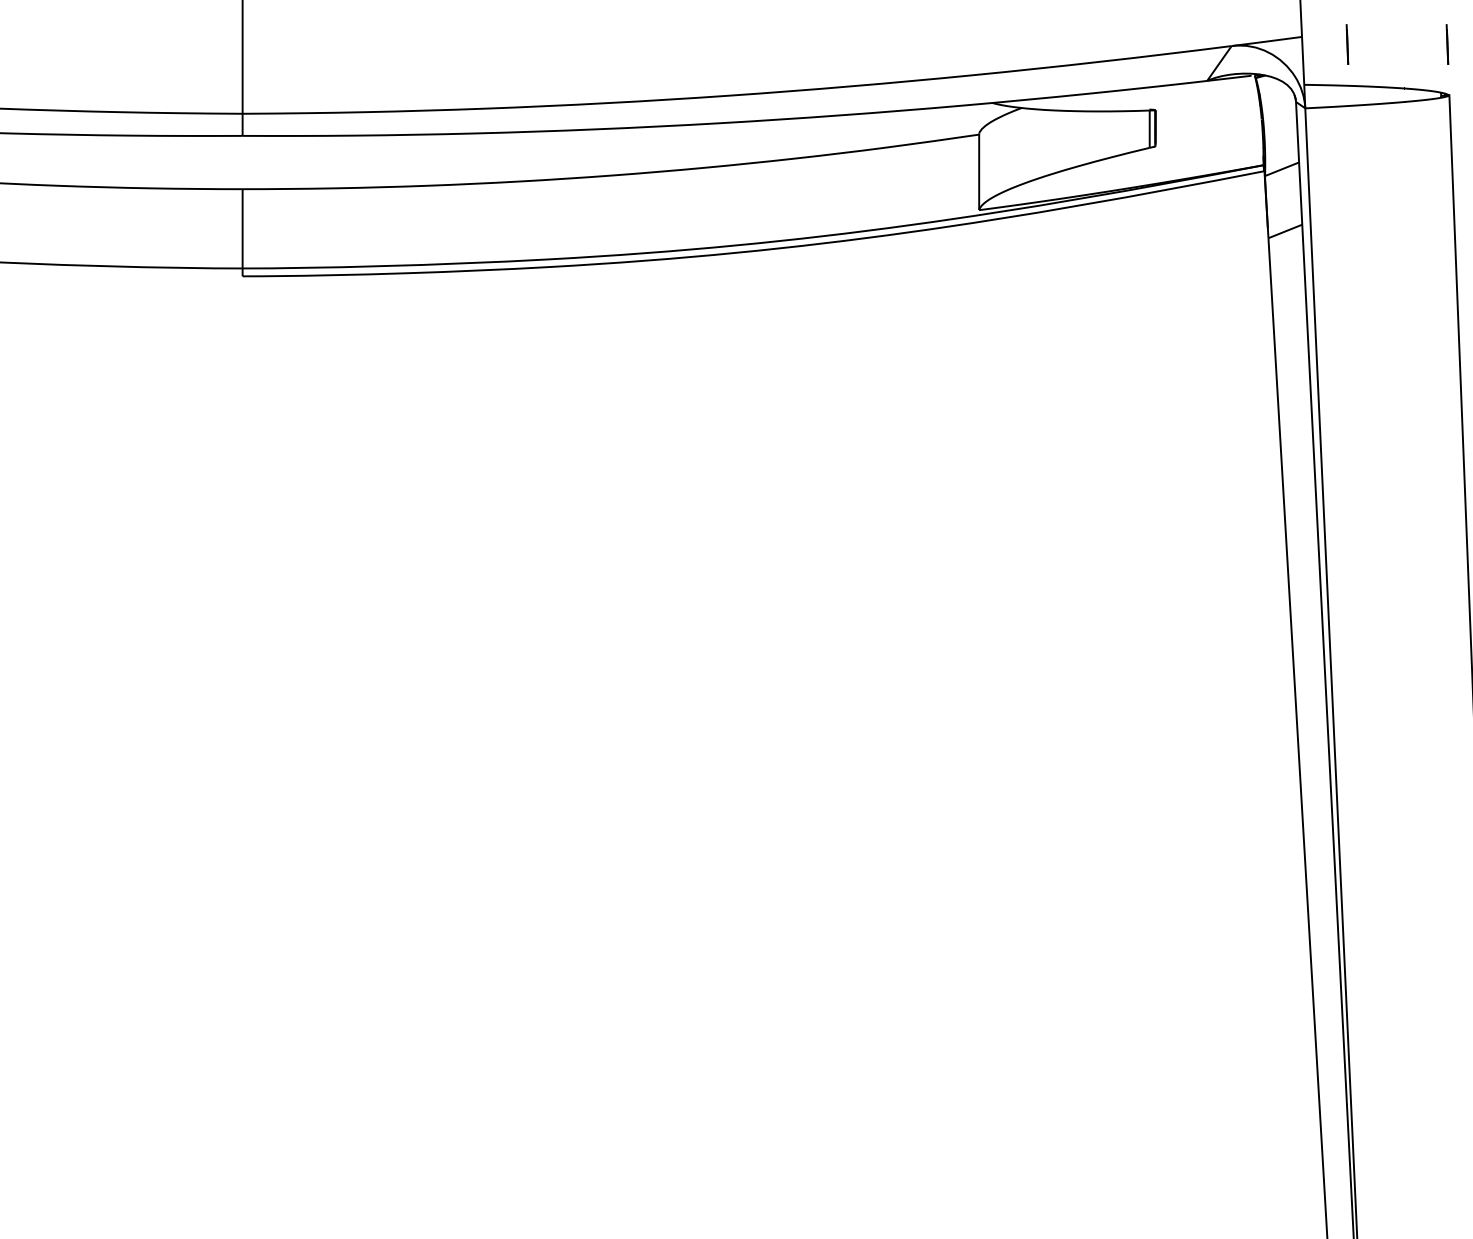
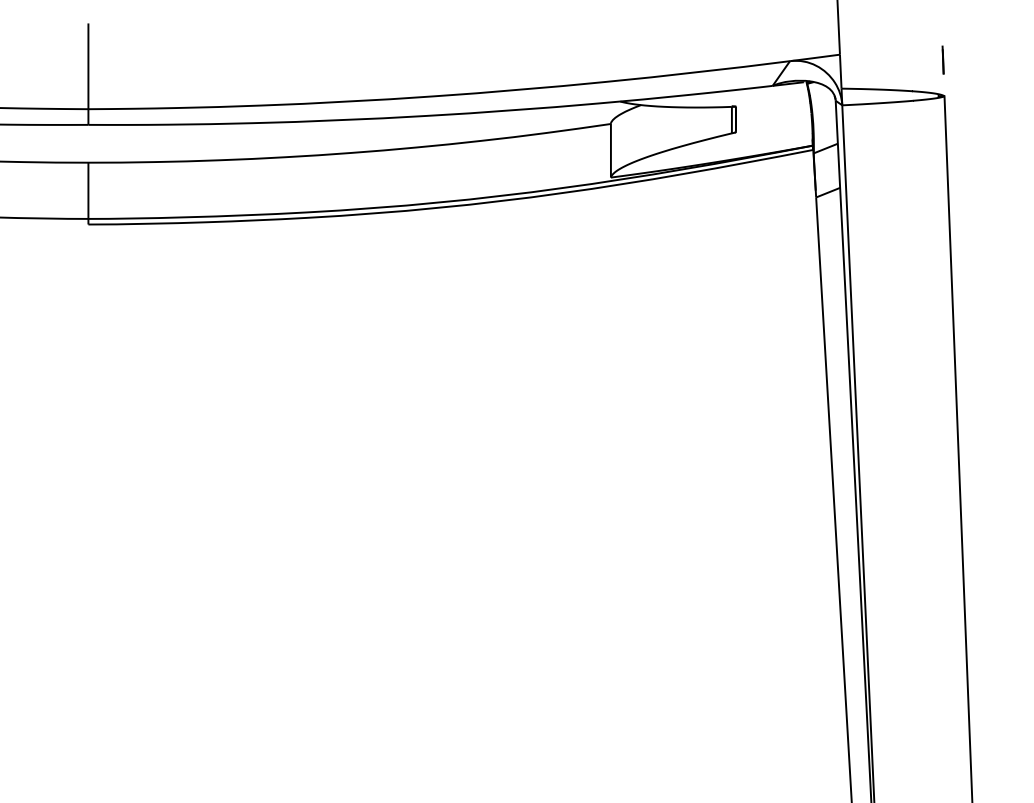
line: (1347, 44) -> (872, 60), removed

